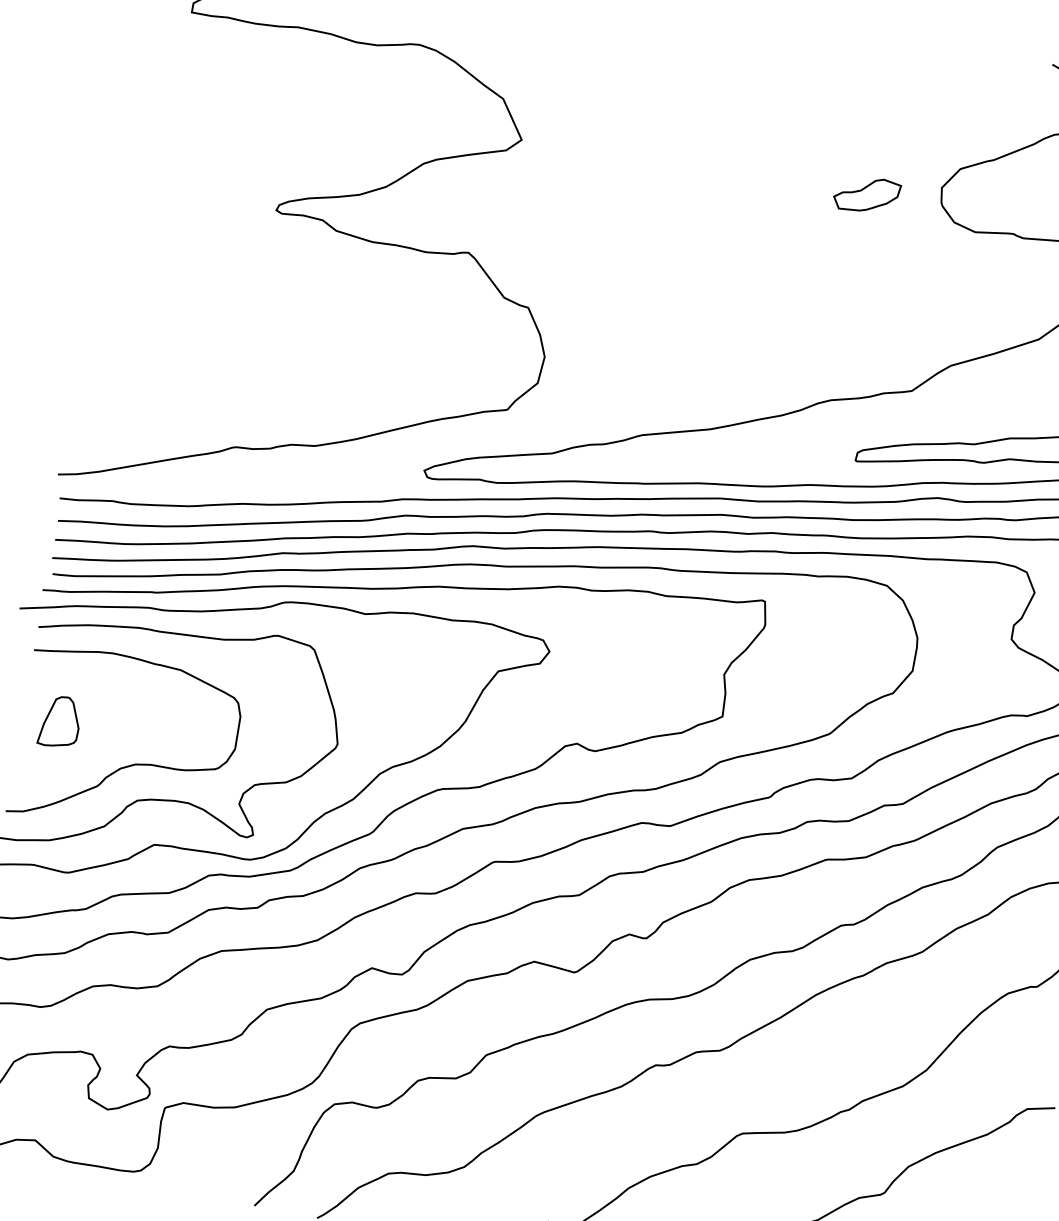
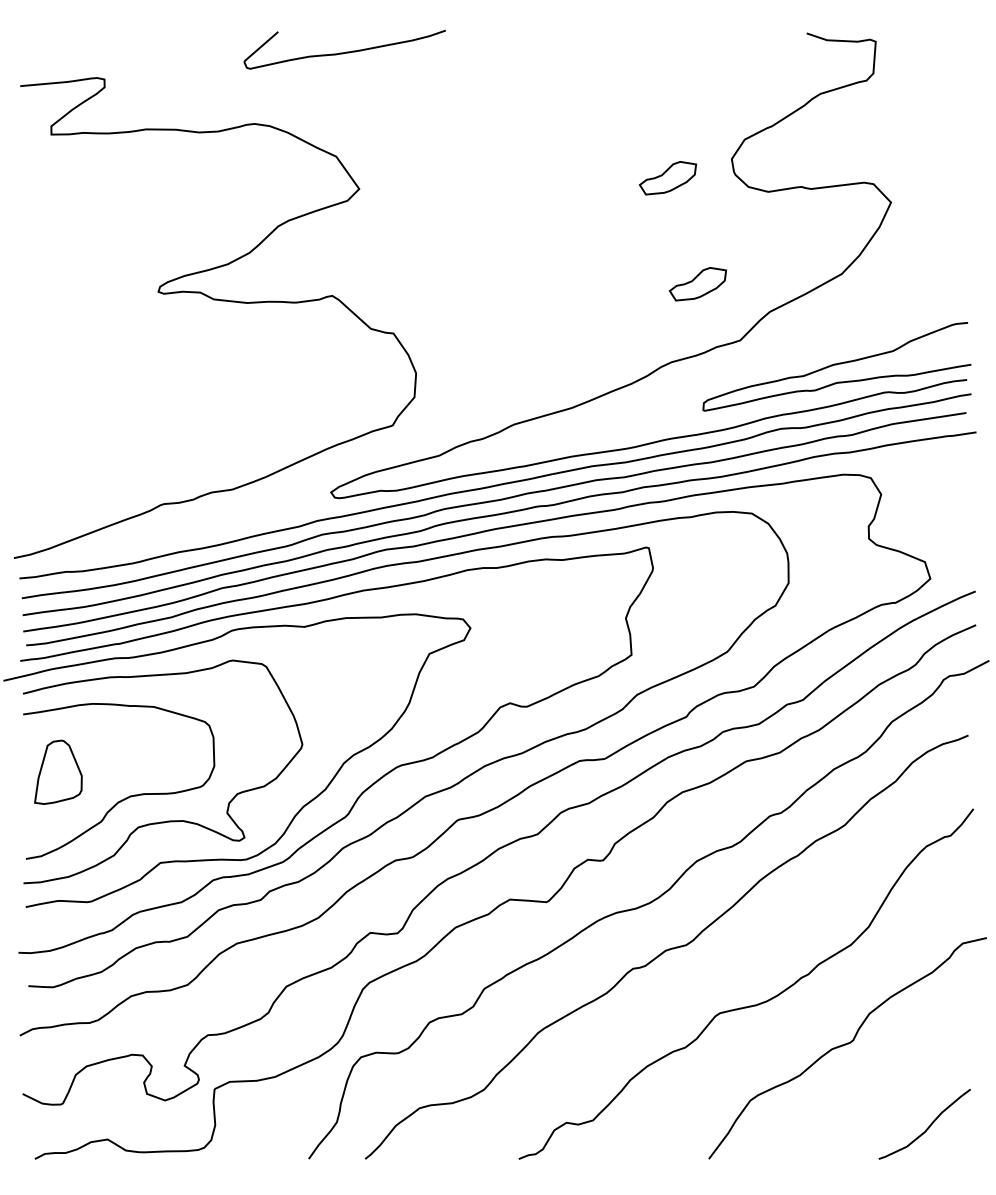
part: (876, 319) -> (697, 284), added
part: (60, 722) -> (58, 772), size x1.4

